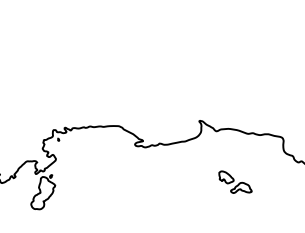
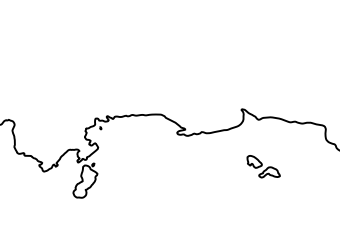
part: (235, 182) -> (263, 166), moved

